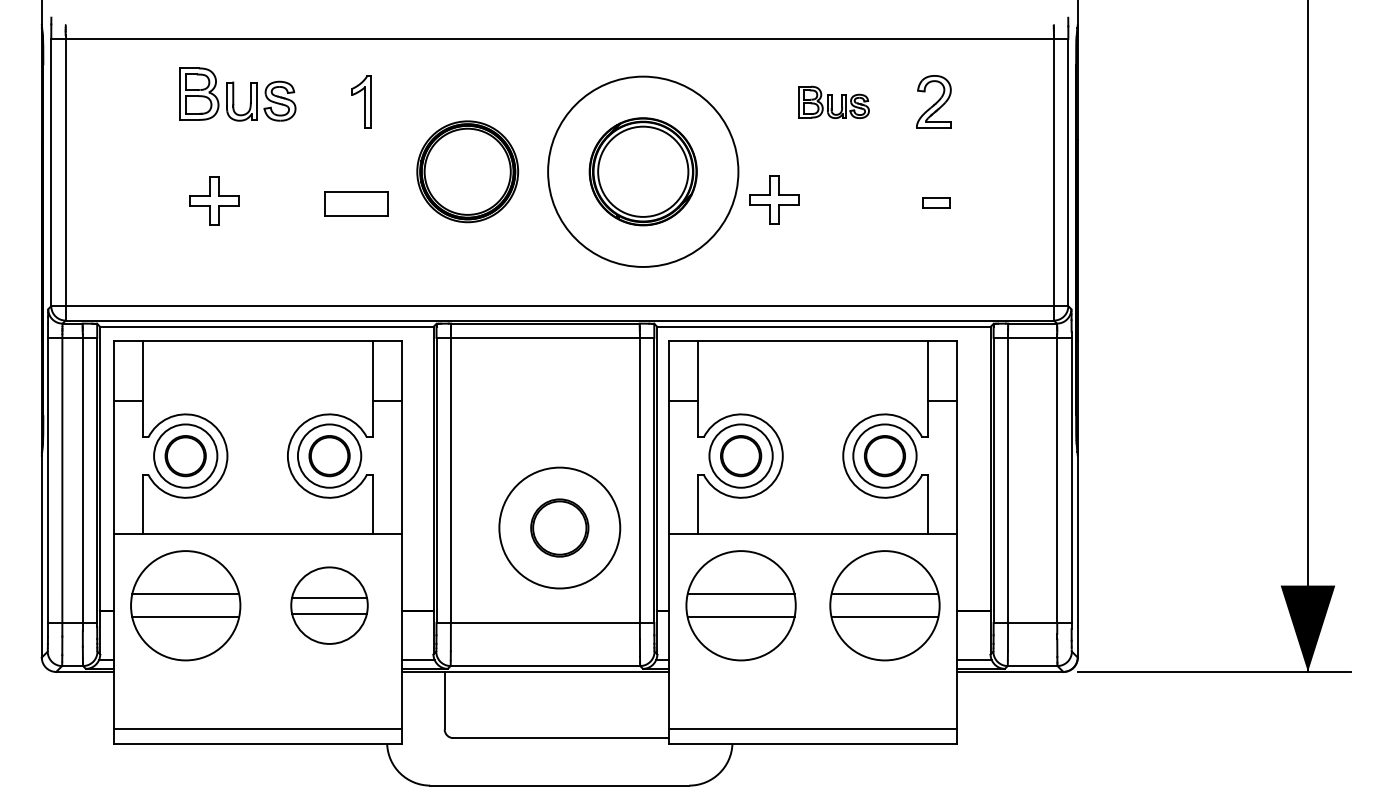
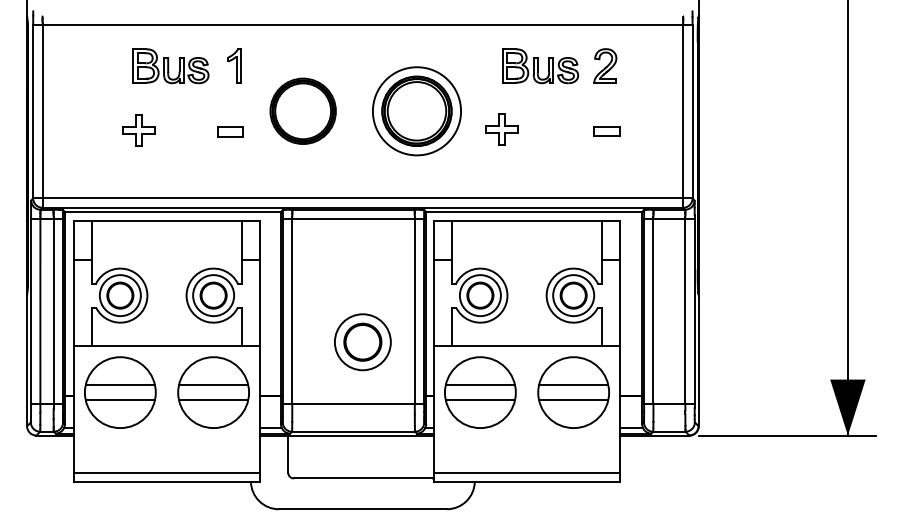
part: (236, 94) -> (170, 66), moved
part: (833, 102) -> (540, 66), size x1.67
circle: (642, 172) -> (416, 111), size x0.71
part: (355, 202) -> (230, 131), size x0.62
part: (935, 202) -> (606, 131), size x1.43
circle: (559, 528) -> (362, 342), size x0.71
part: (329, 605) -> (213, 392), size x1.43

